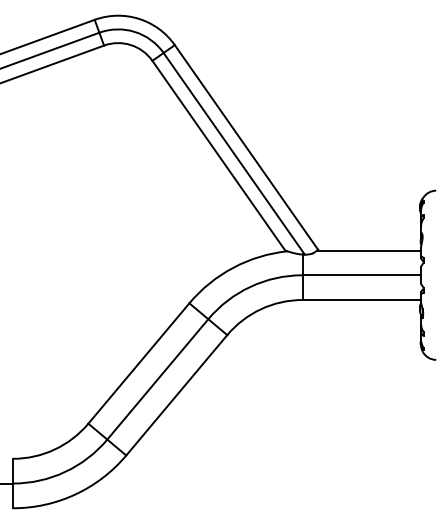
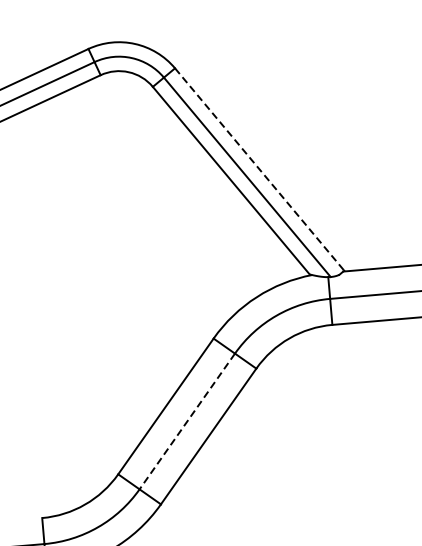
line: (246, 147) -> (259, 169), solid -> dashed
line: (157, 379) -> (186, 421), solid -> dashed

